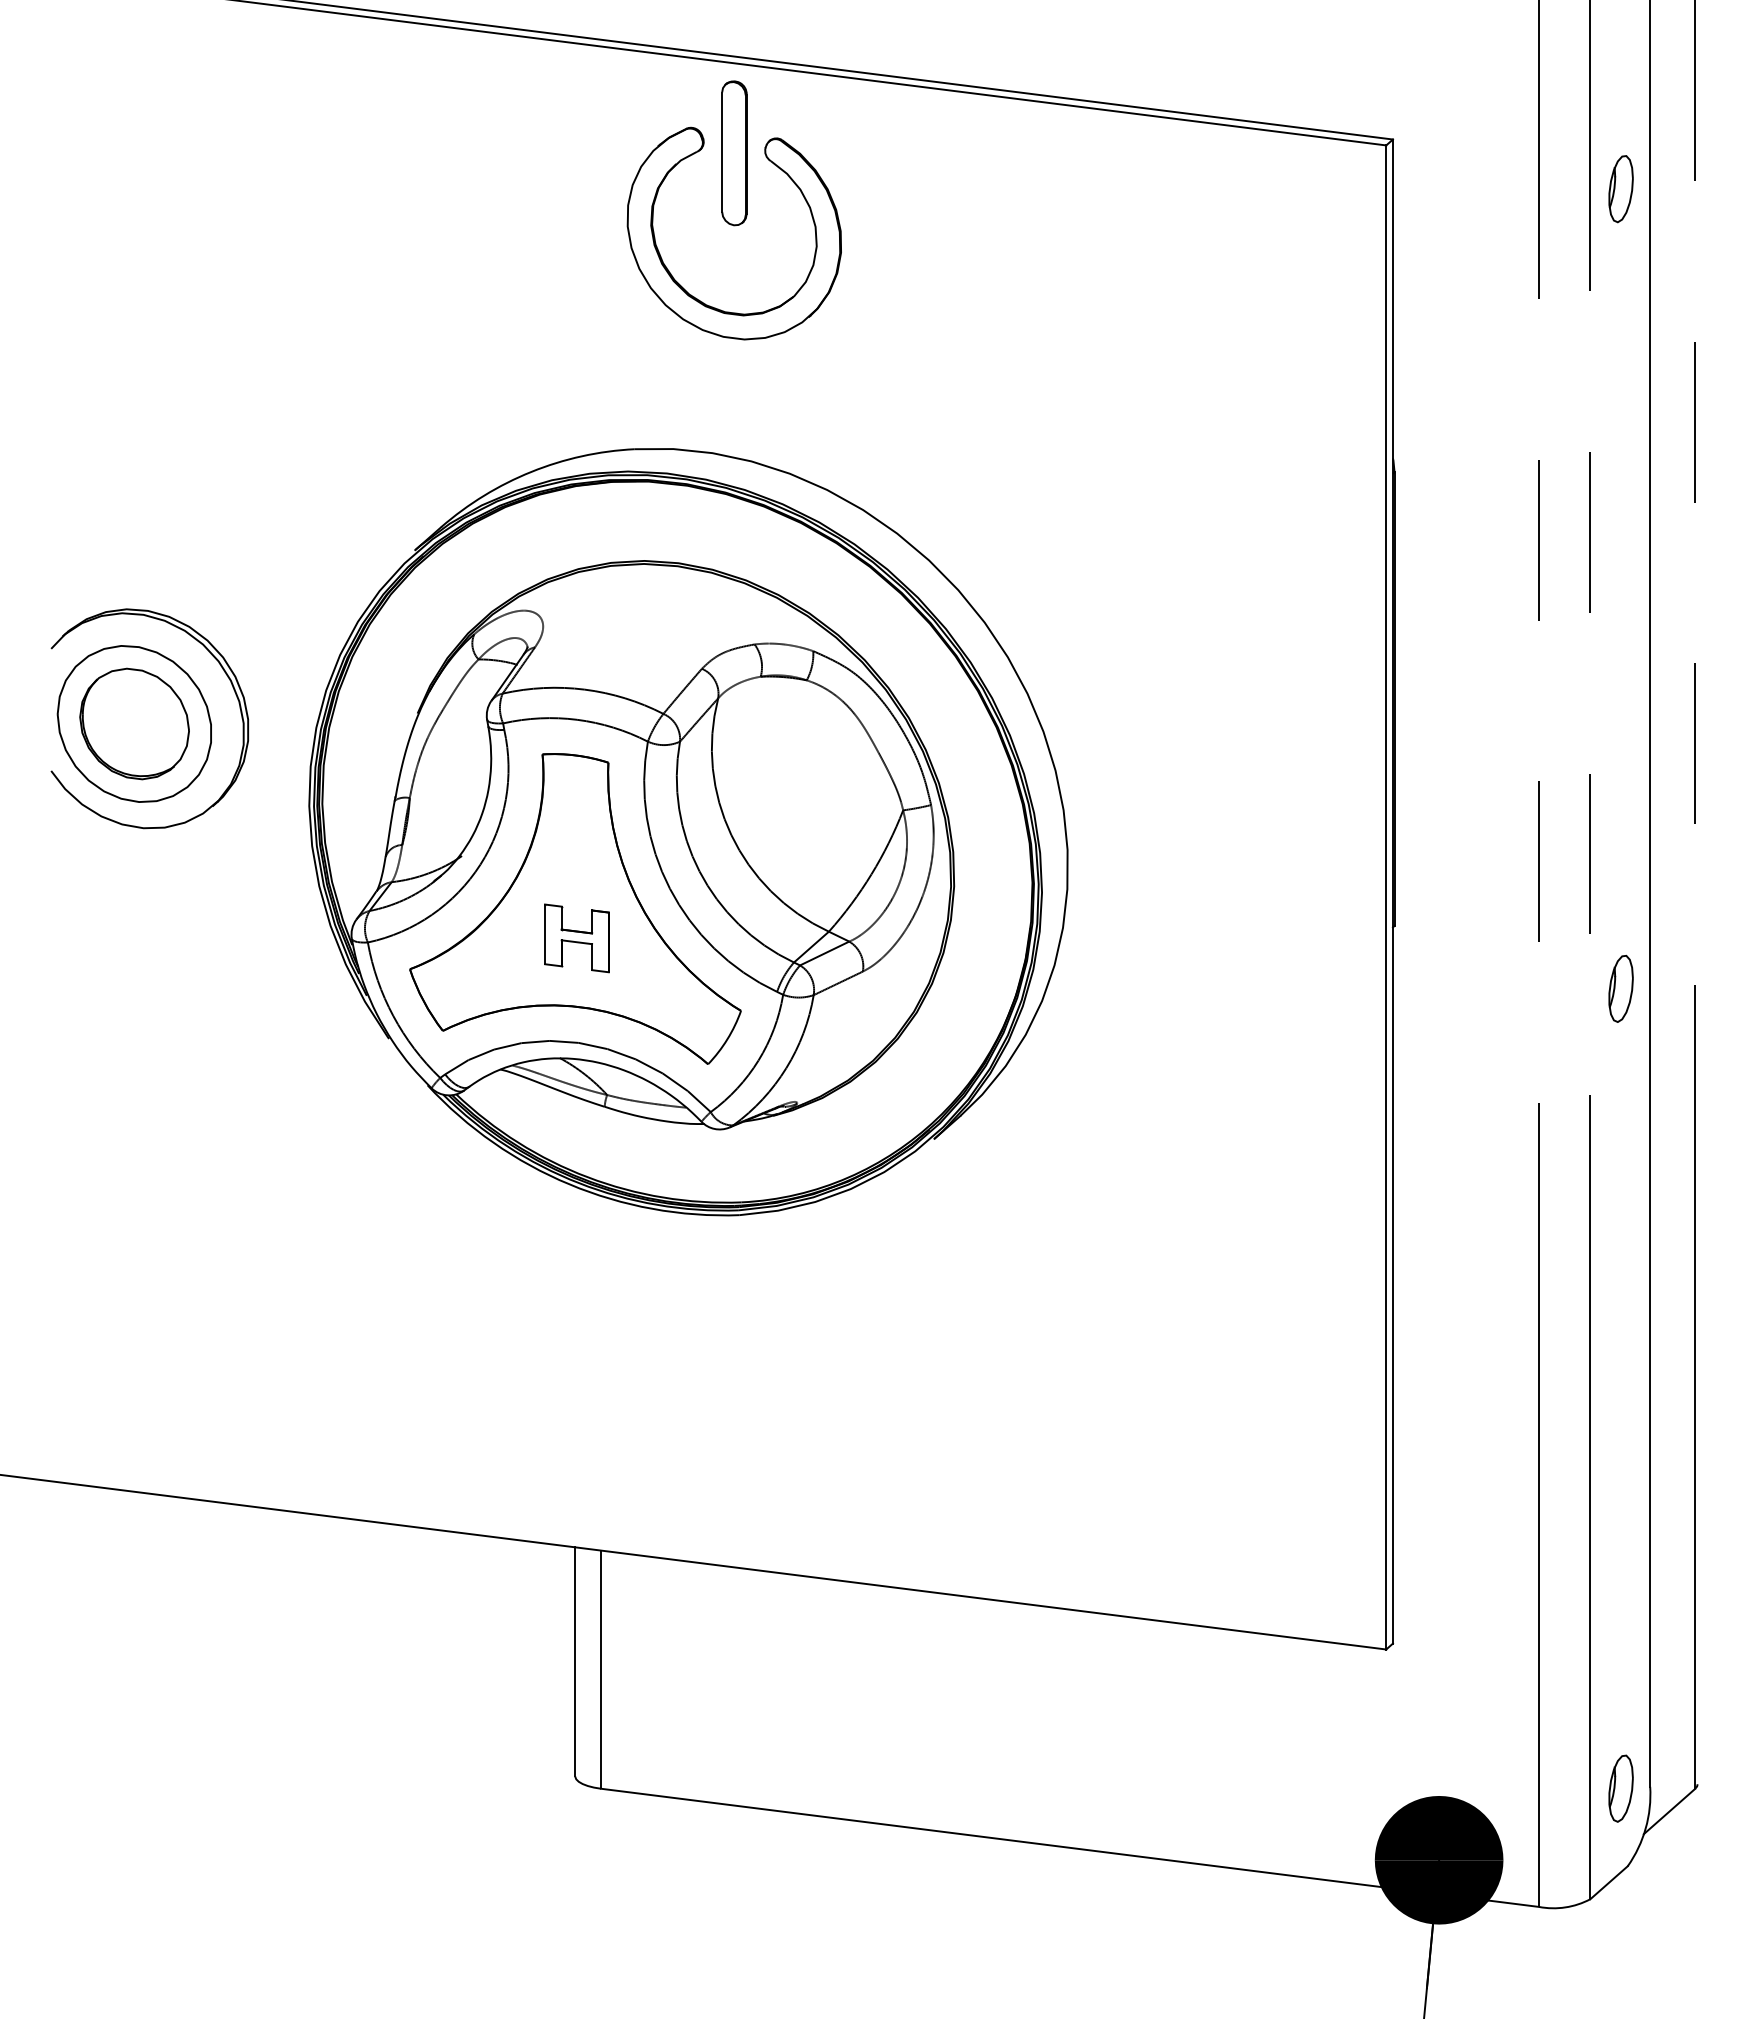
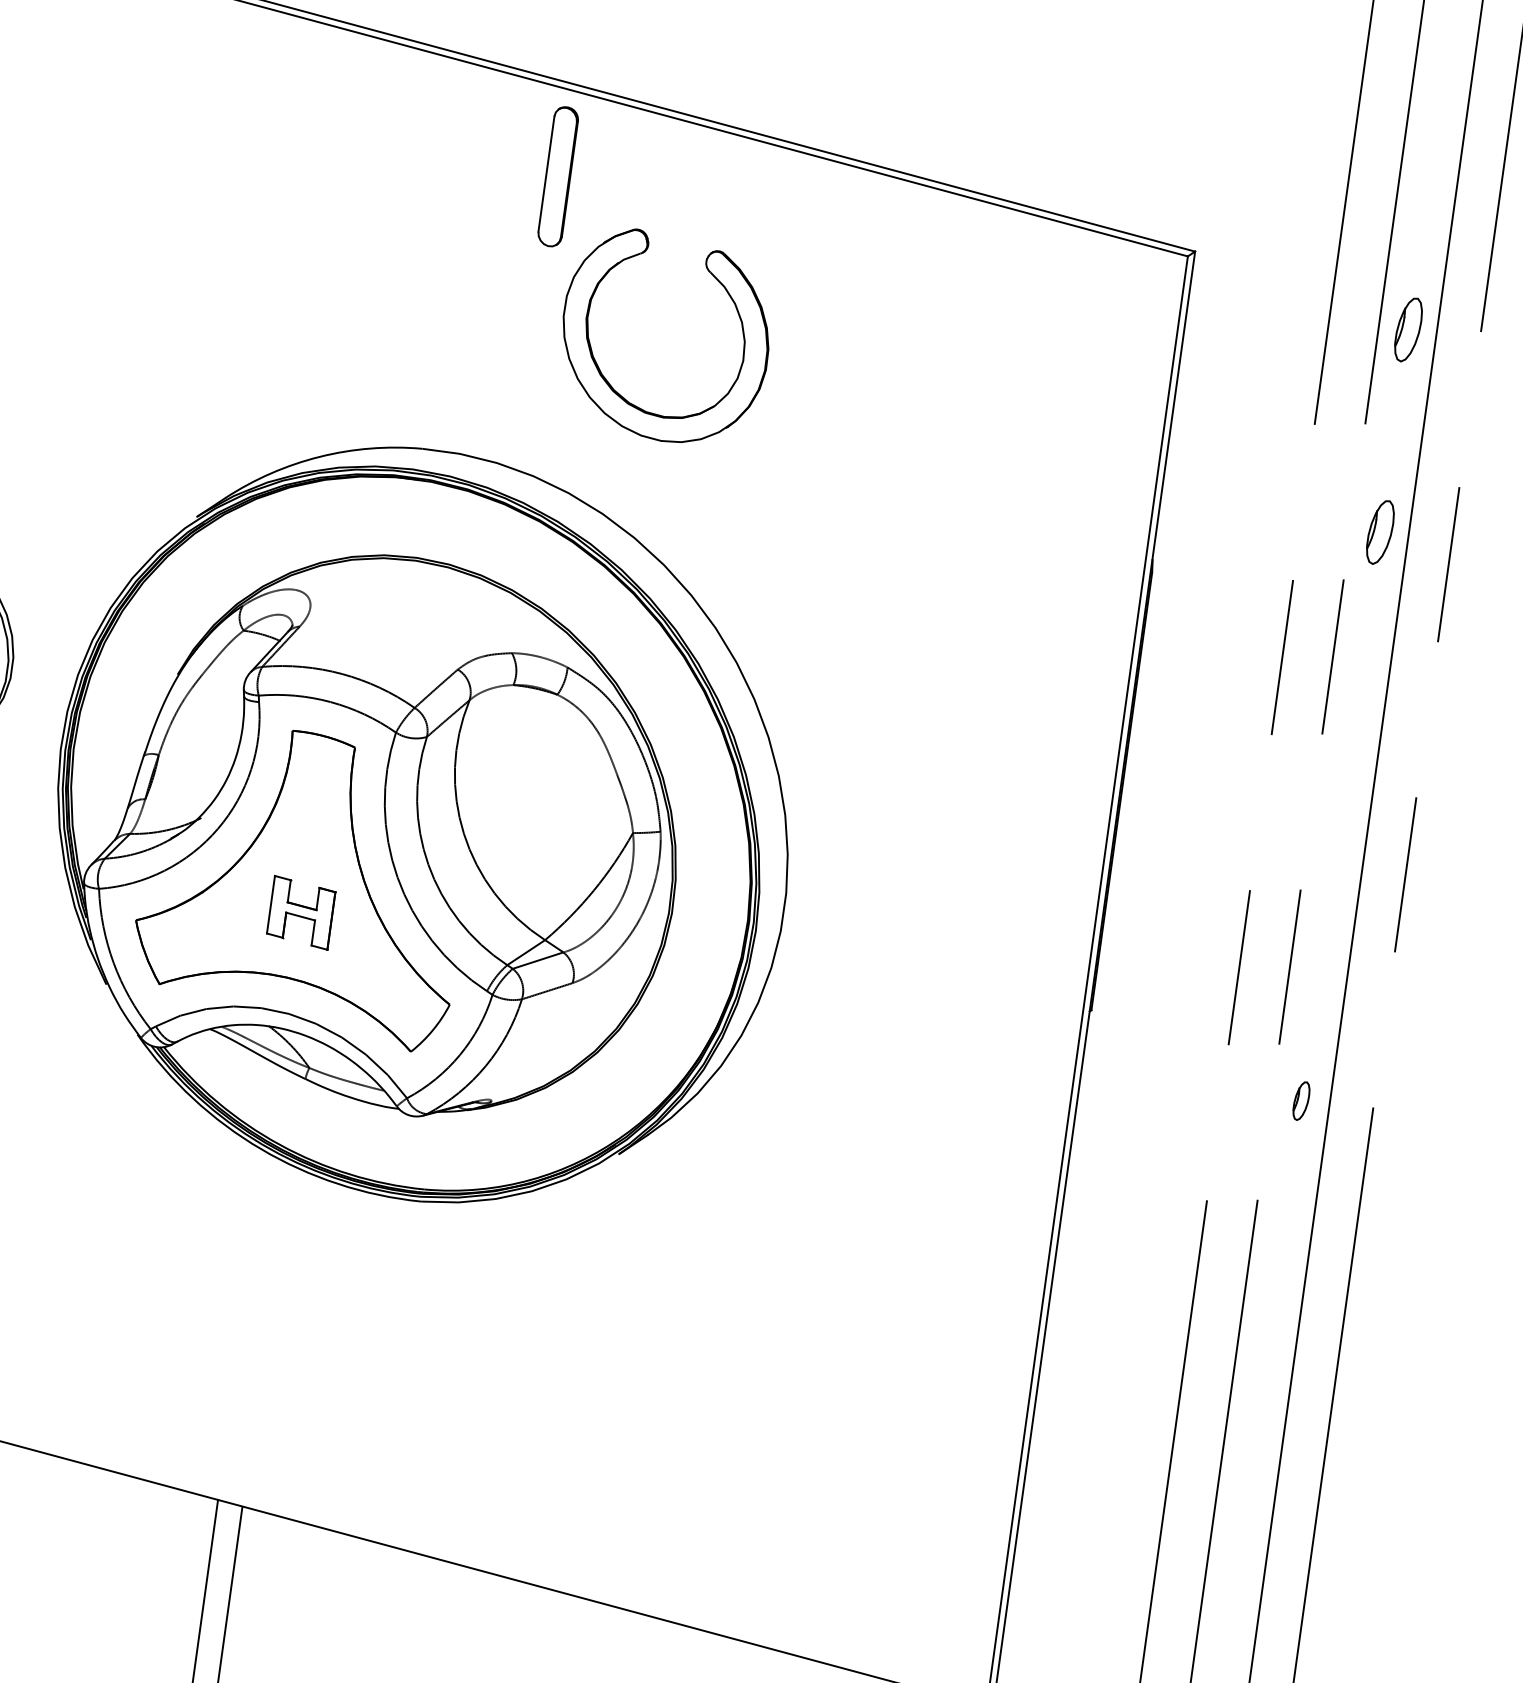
part: (681, 285) -> (607, 380), moved
part: (1620, 399) -> (1379, 532), added
part: (1620, 988) -> (1300, 1100), size x0.6

